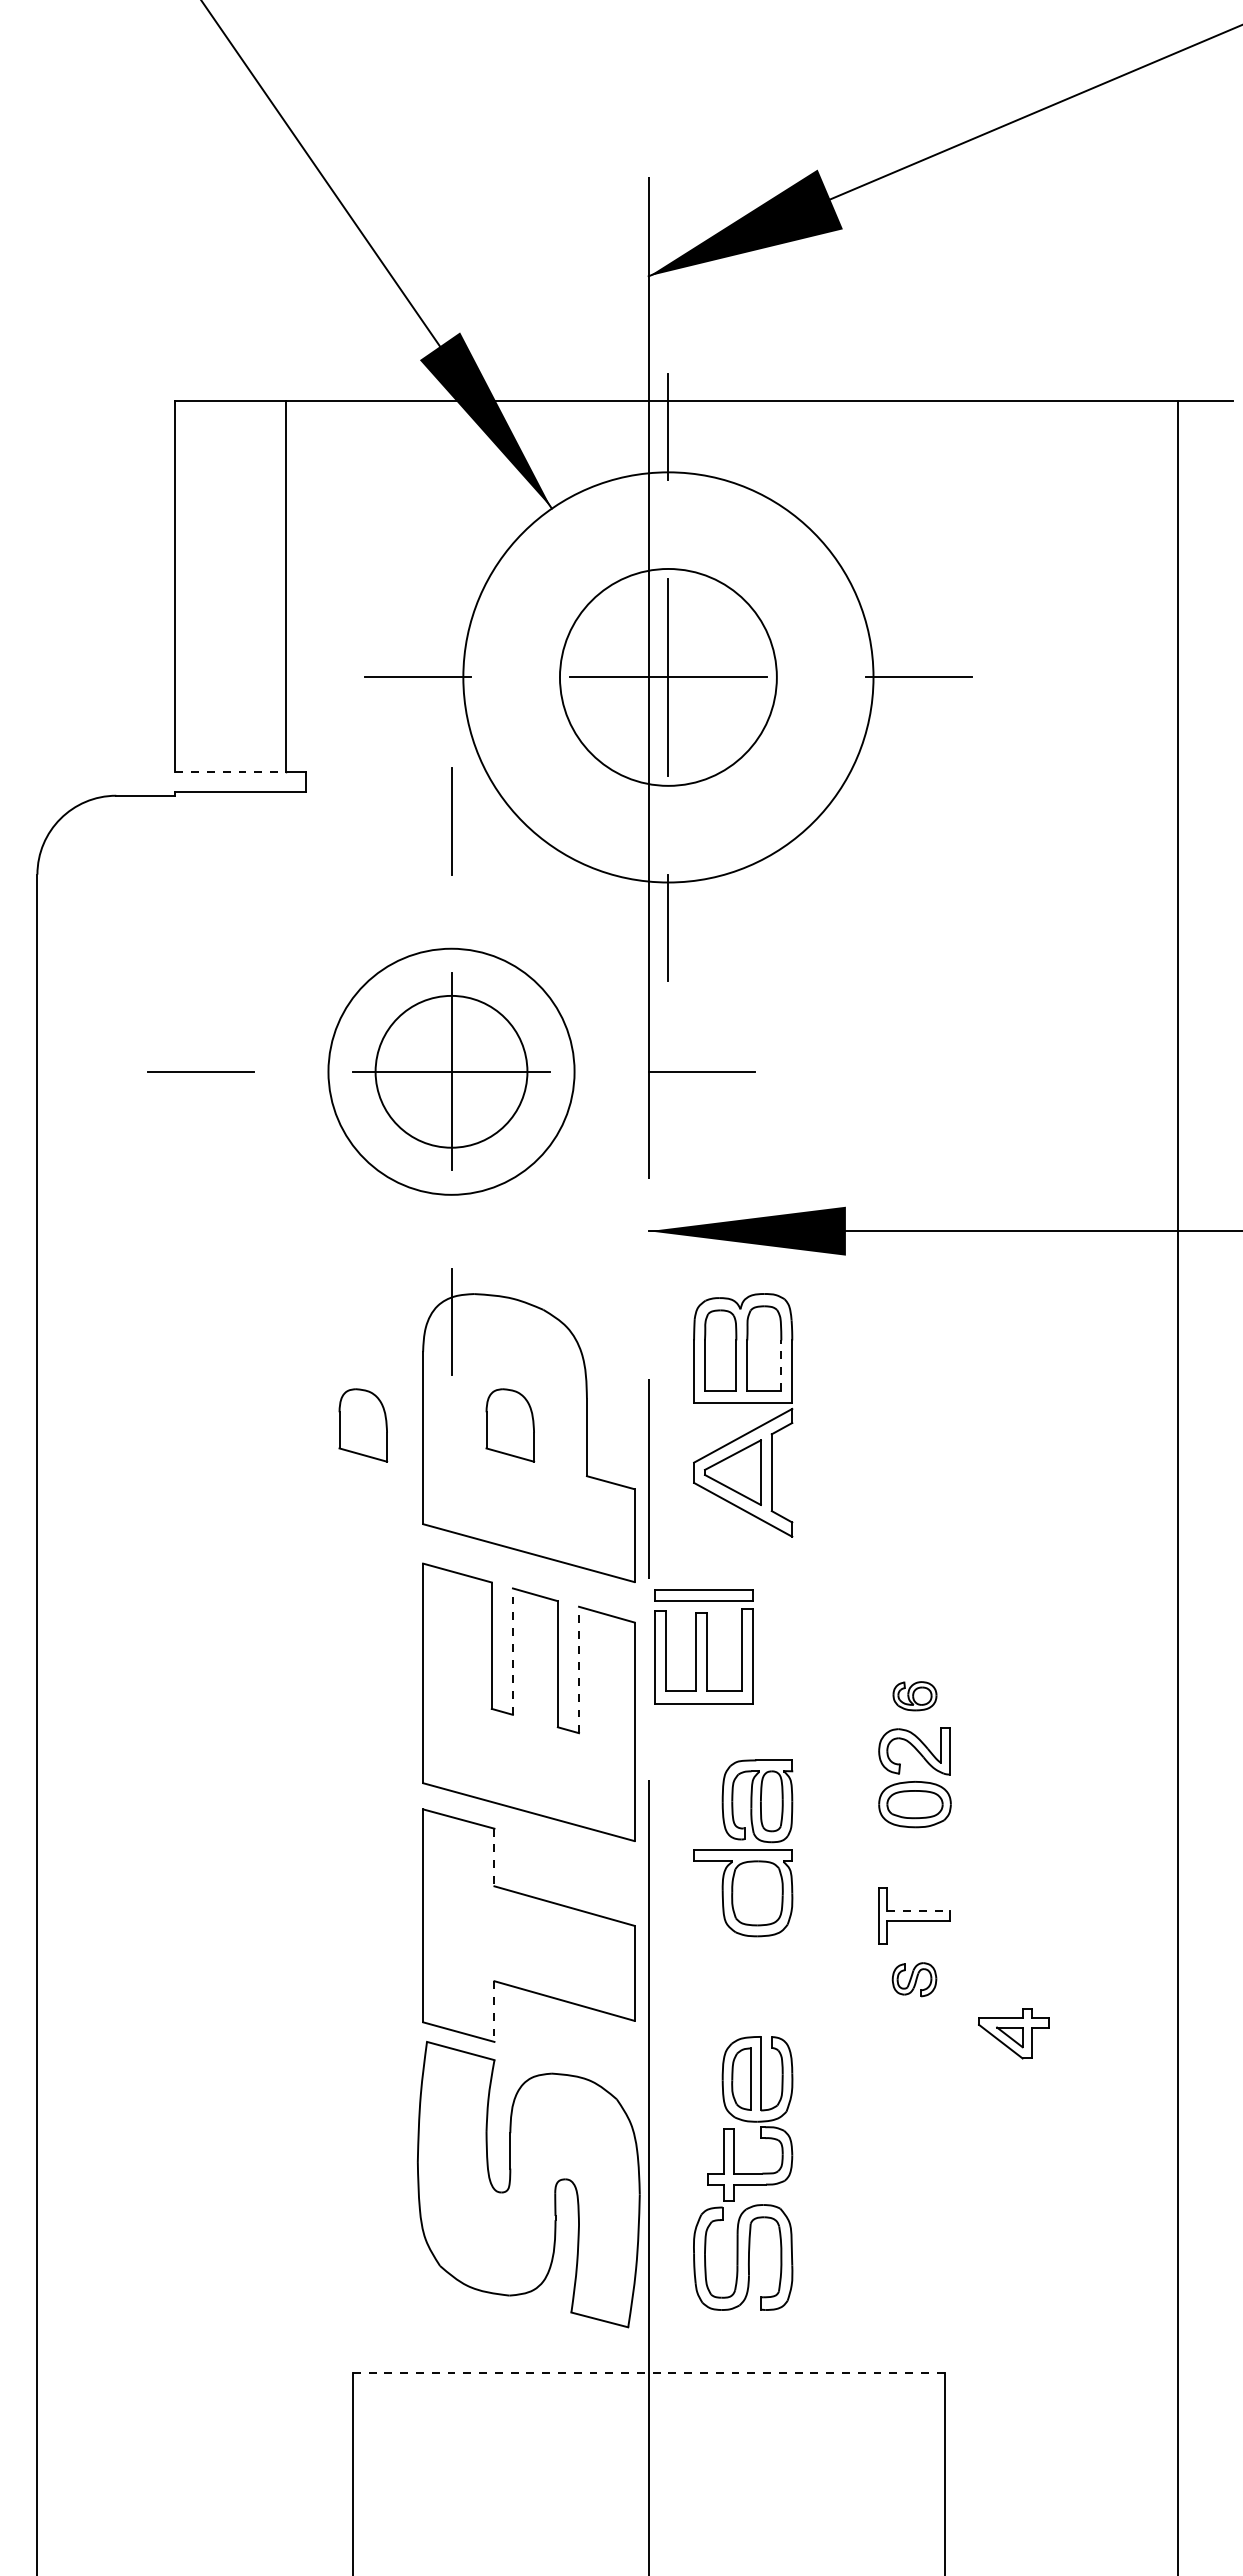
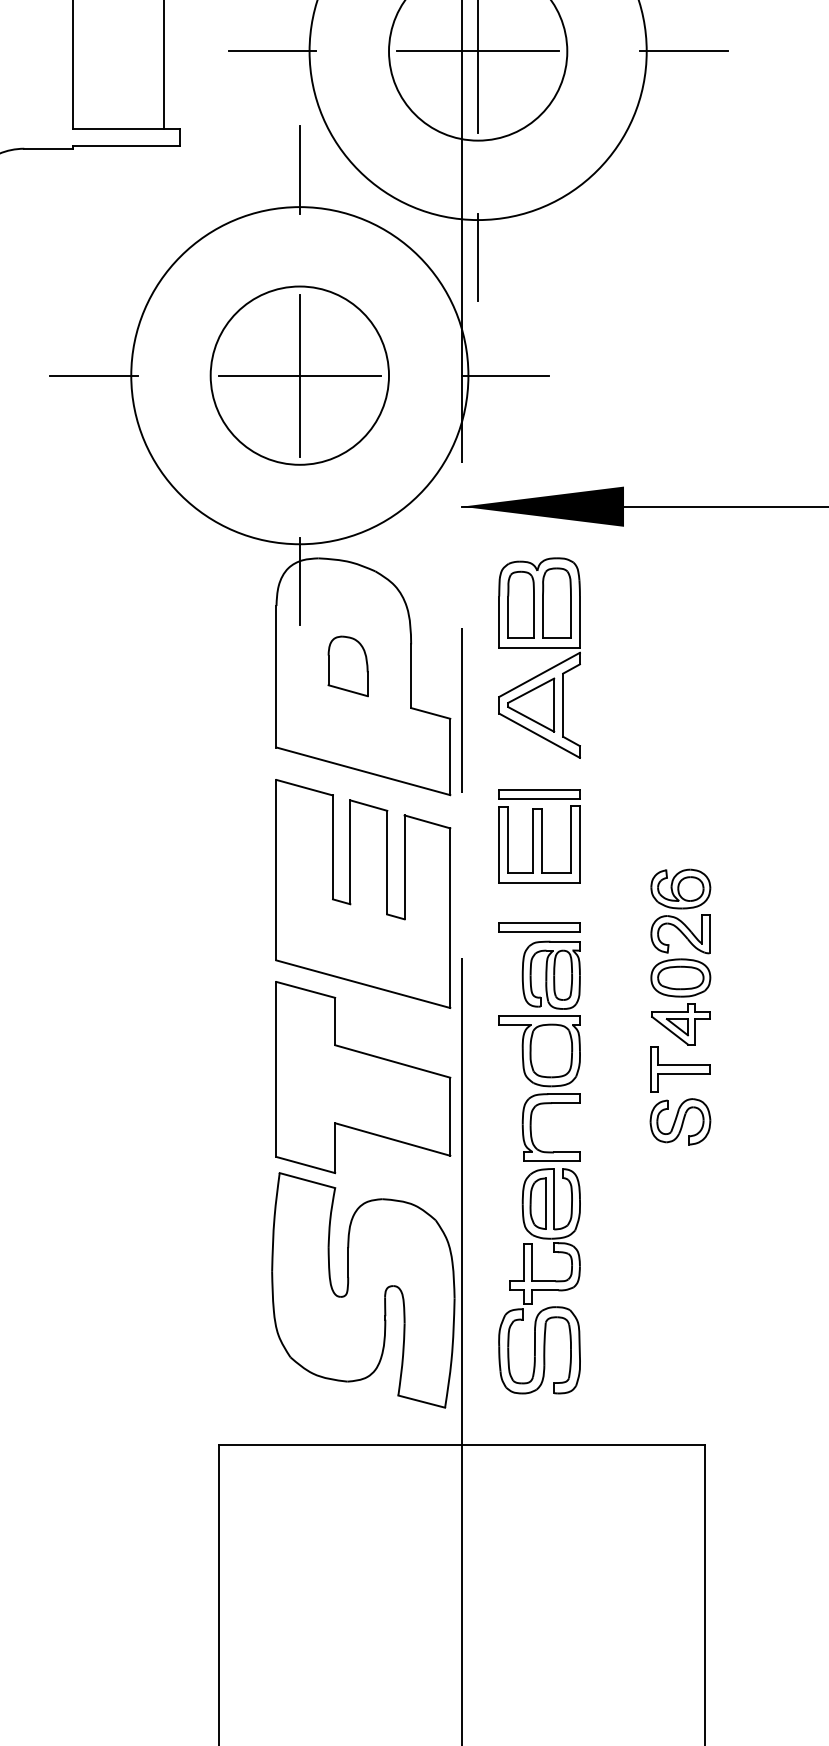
line: (231, 772) -> (118, 129), dashed -> solid
circle: (451, 1071) -> (299, 375), size x1.43
circle: (451, 1071) -> (299, 375), size x1.67
line: (781, 1365) -> (571, 617), dashed -> solid
part: (363, 1425) -> (227, 666), removed
part: (703, 1646) -> (539, 836), moved
line: (512, 1651) -> (349, 852), dashed -> solid
line: (579, 1669) -> (405, 866), dashed -> solid
part: (914, 1695) -> (680, 888), size x1.67
part: (742, 1742) -> (539, 926), added
line: (494, 1857) -> (335, 1021), dashed -> solid
line: (919, 1910) -> (684, 1065), dashed -> solid
part: (914, 1979) -> (680, 1121), size x1.67
part: (733, 1986) -> (531, 1127), added
line: (494, 2012) -> (335, 1148), dashed -> solid
part: (1013, 2033) -> (680, 1023), moved
line: (648, 2373) -> (461, 1445), dashed -> solid

